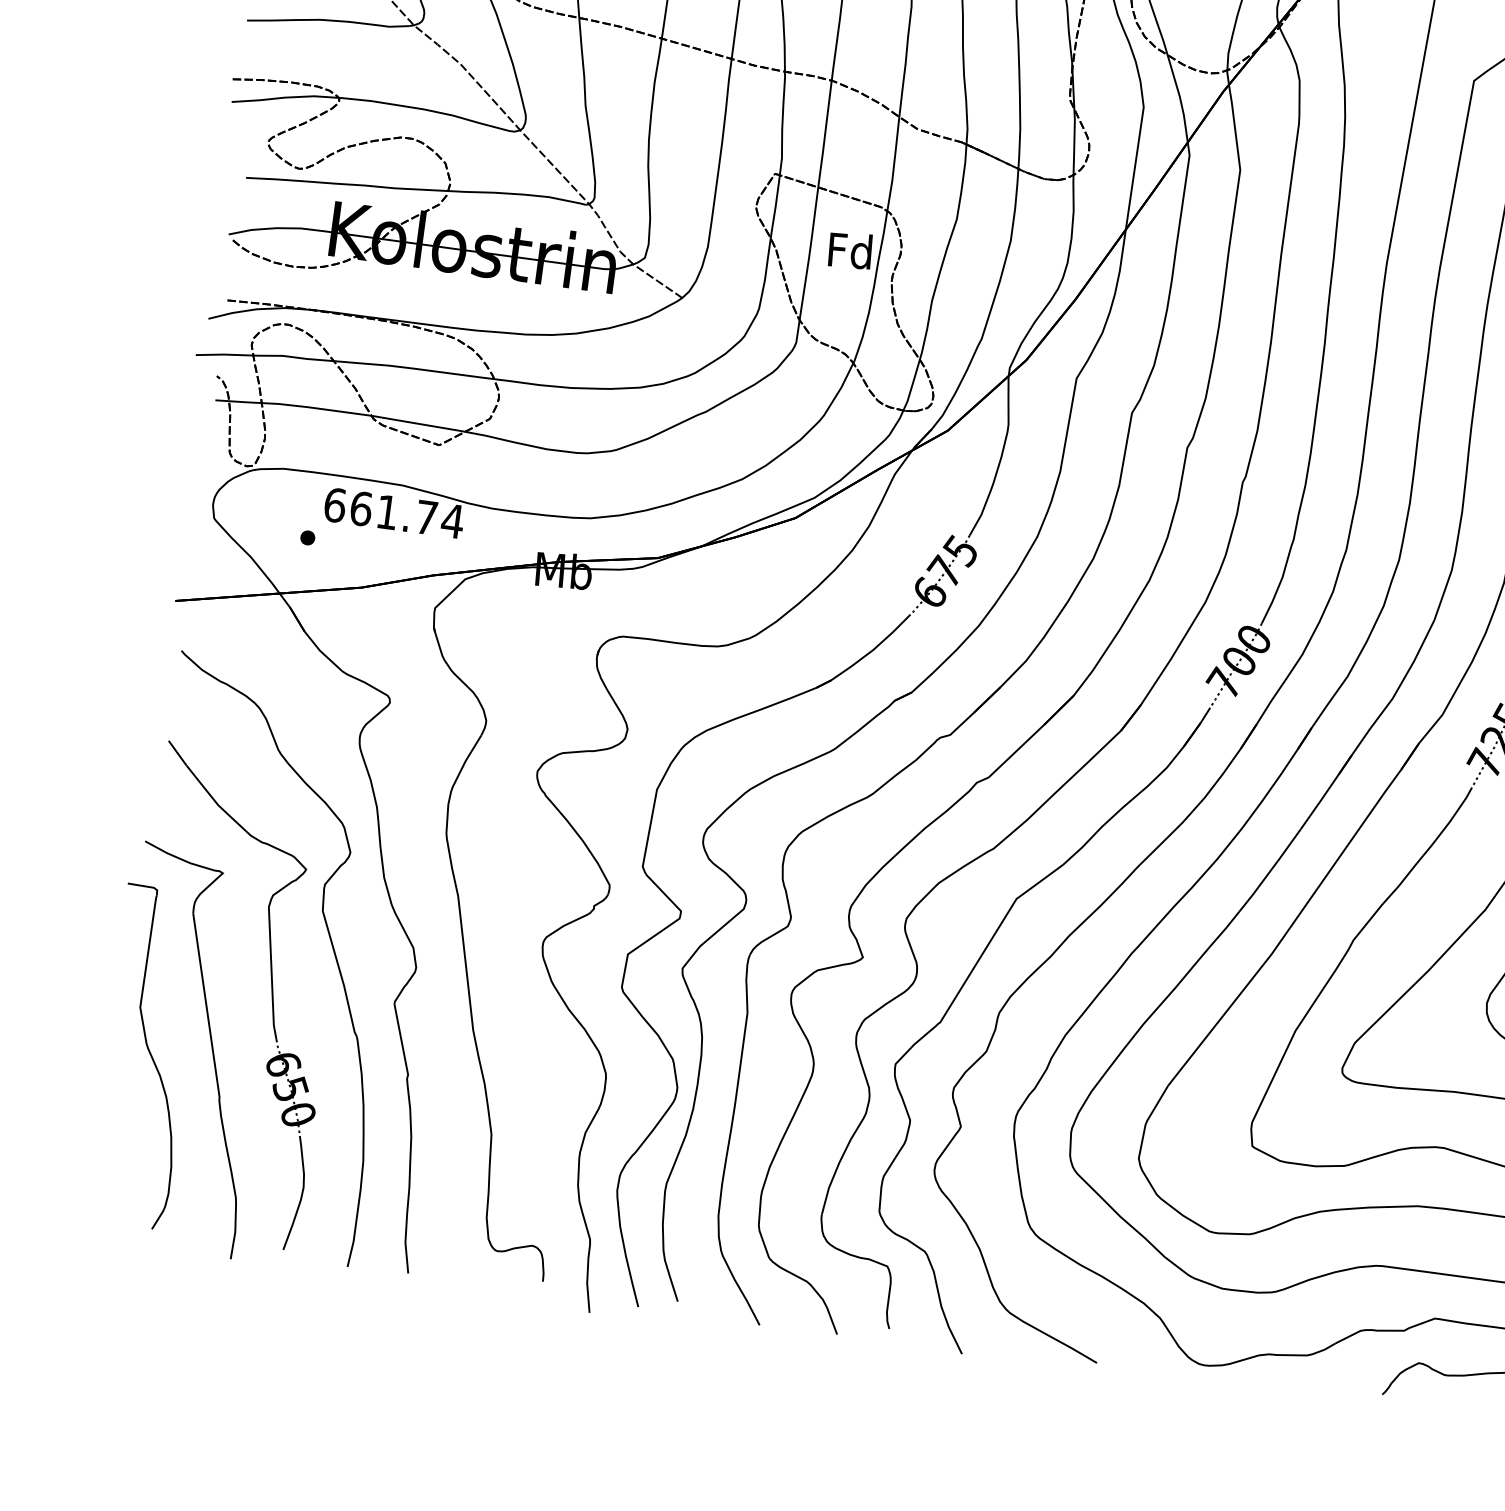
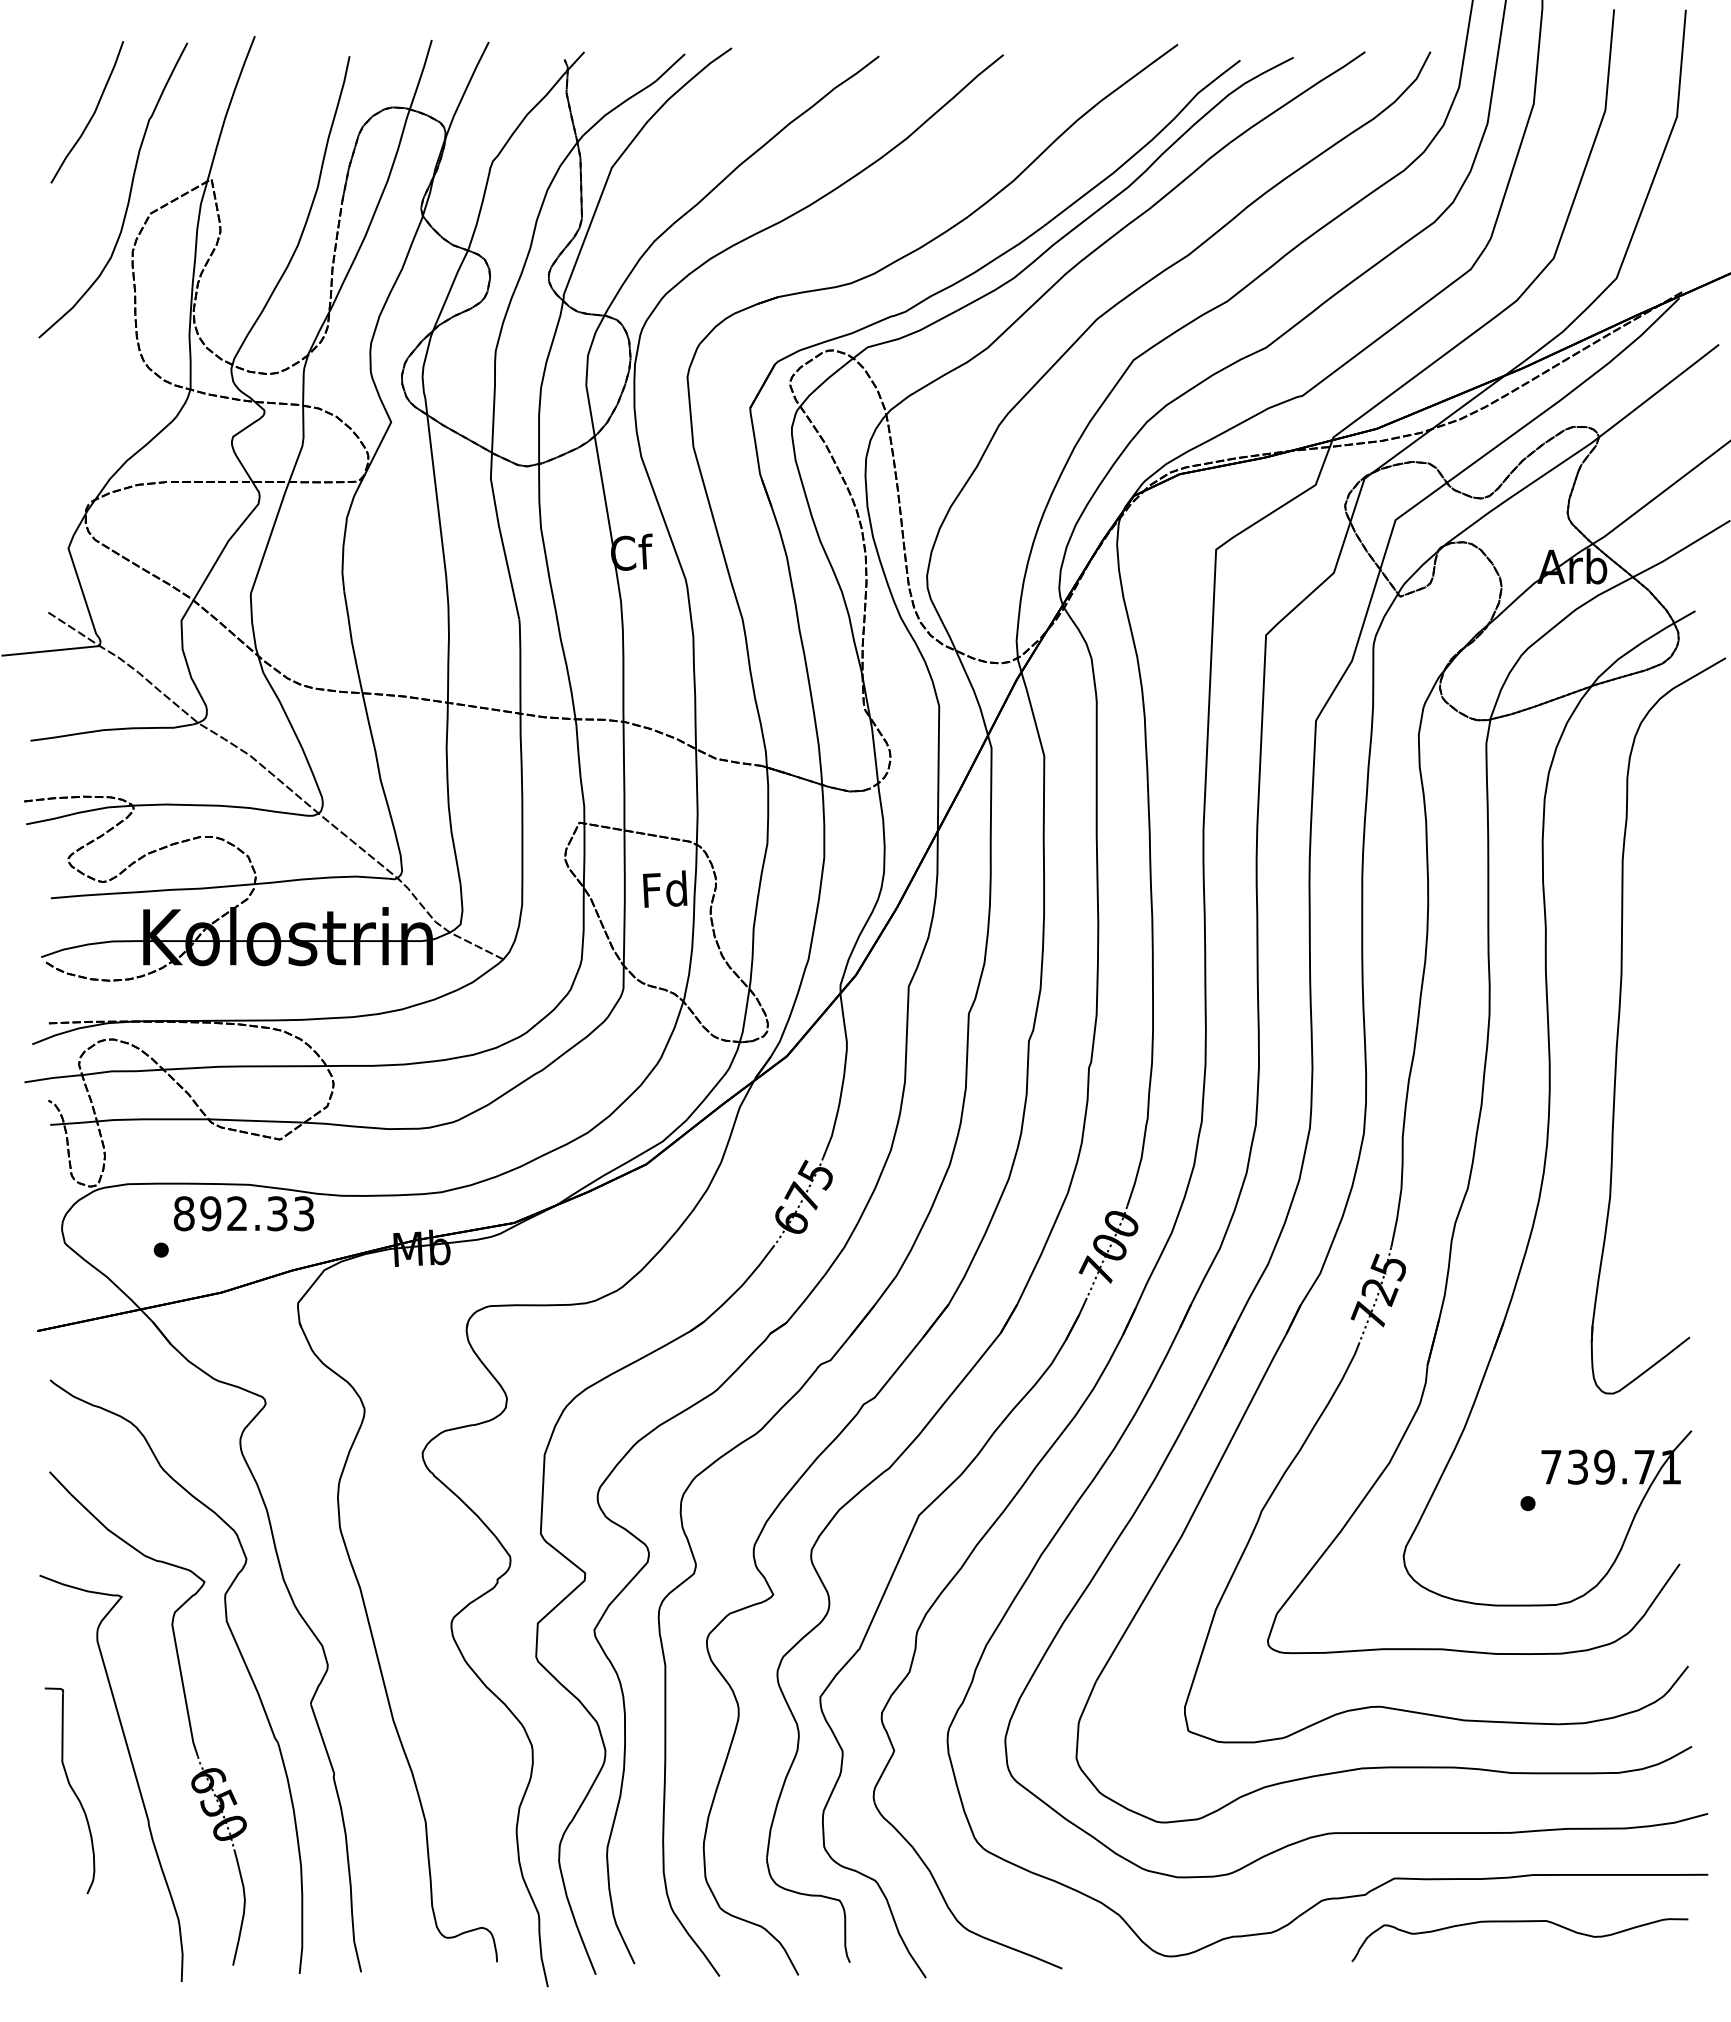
text: (394, 513) -> (244, 1213), 661.74 -> 892.33
part: (145, 1056) -> (69, 1790), size x0.6

